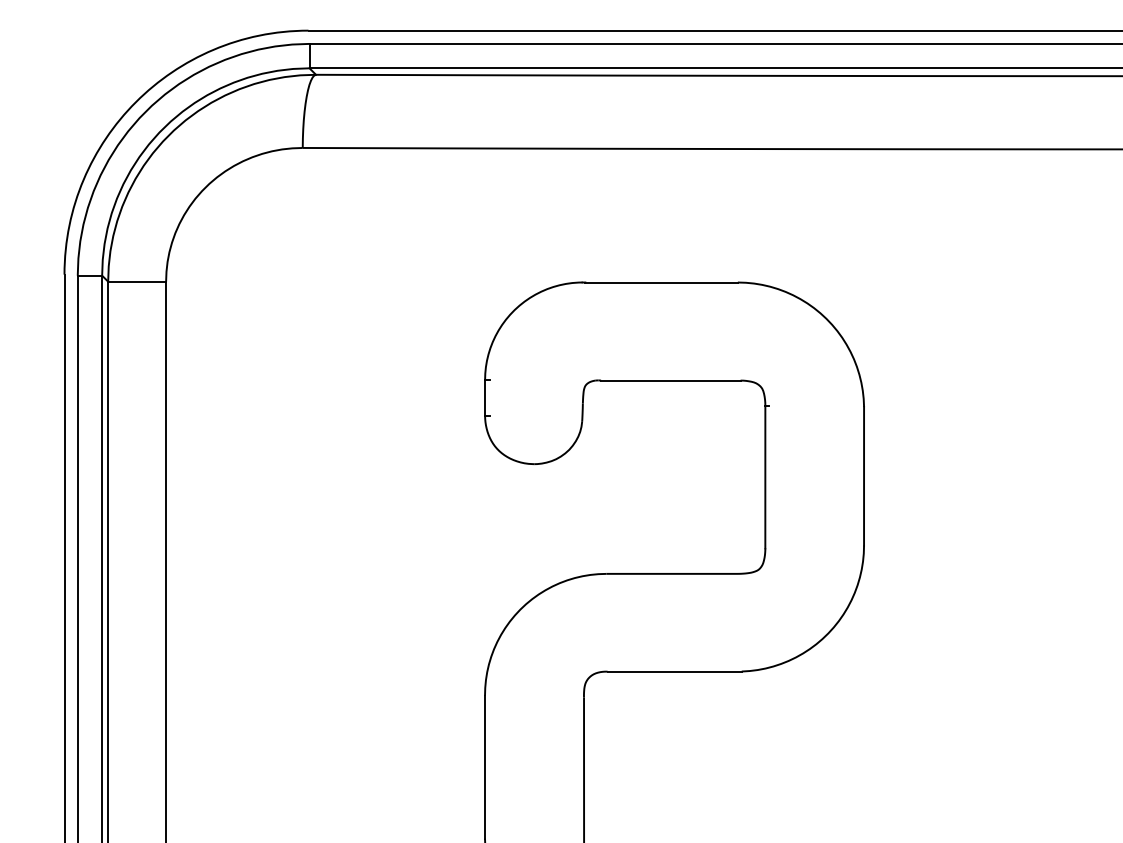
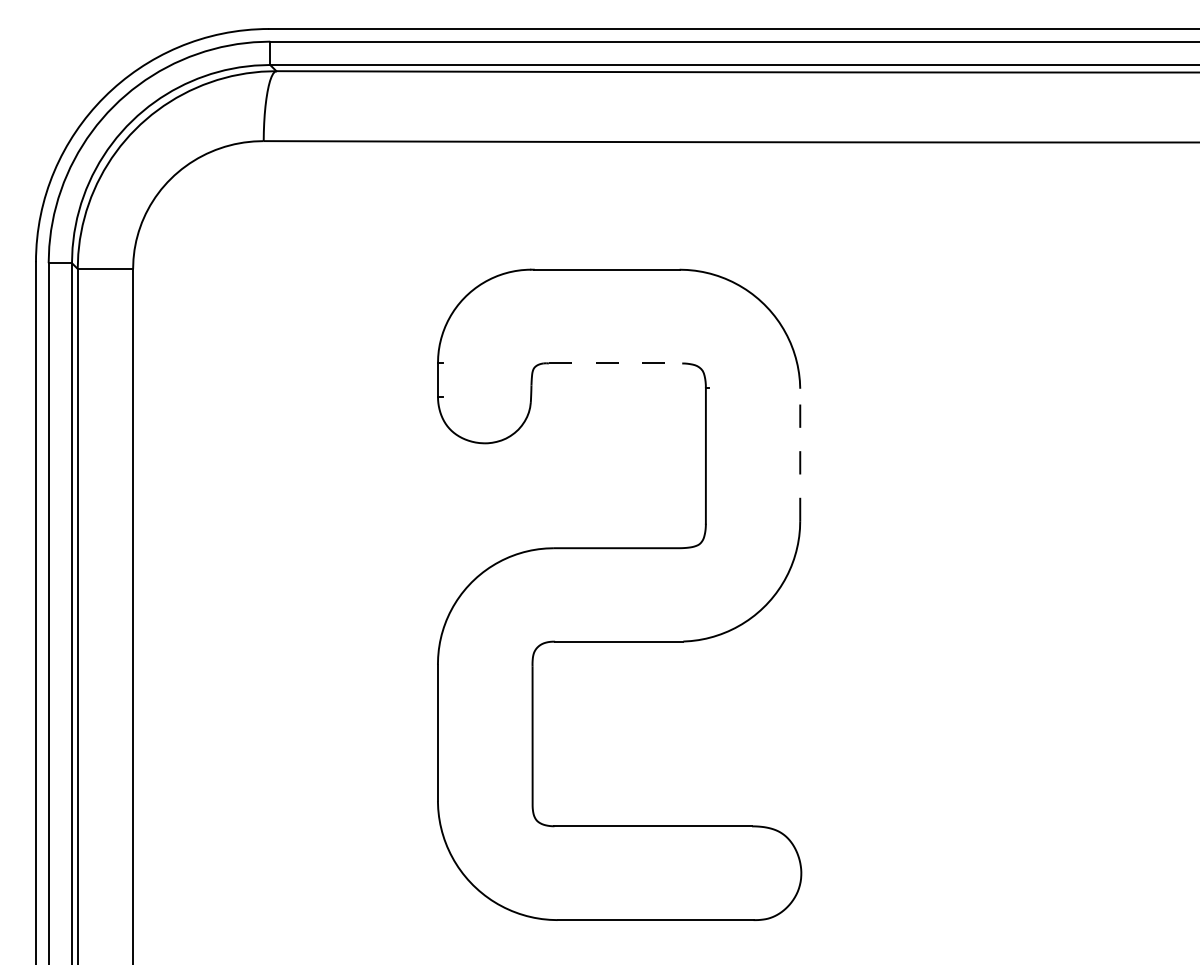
line: (670, 380) -> (615, 363), solid -> dashed
line: (864, 475) -> (800, 454), solid -> dashed

